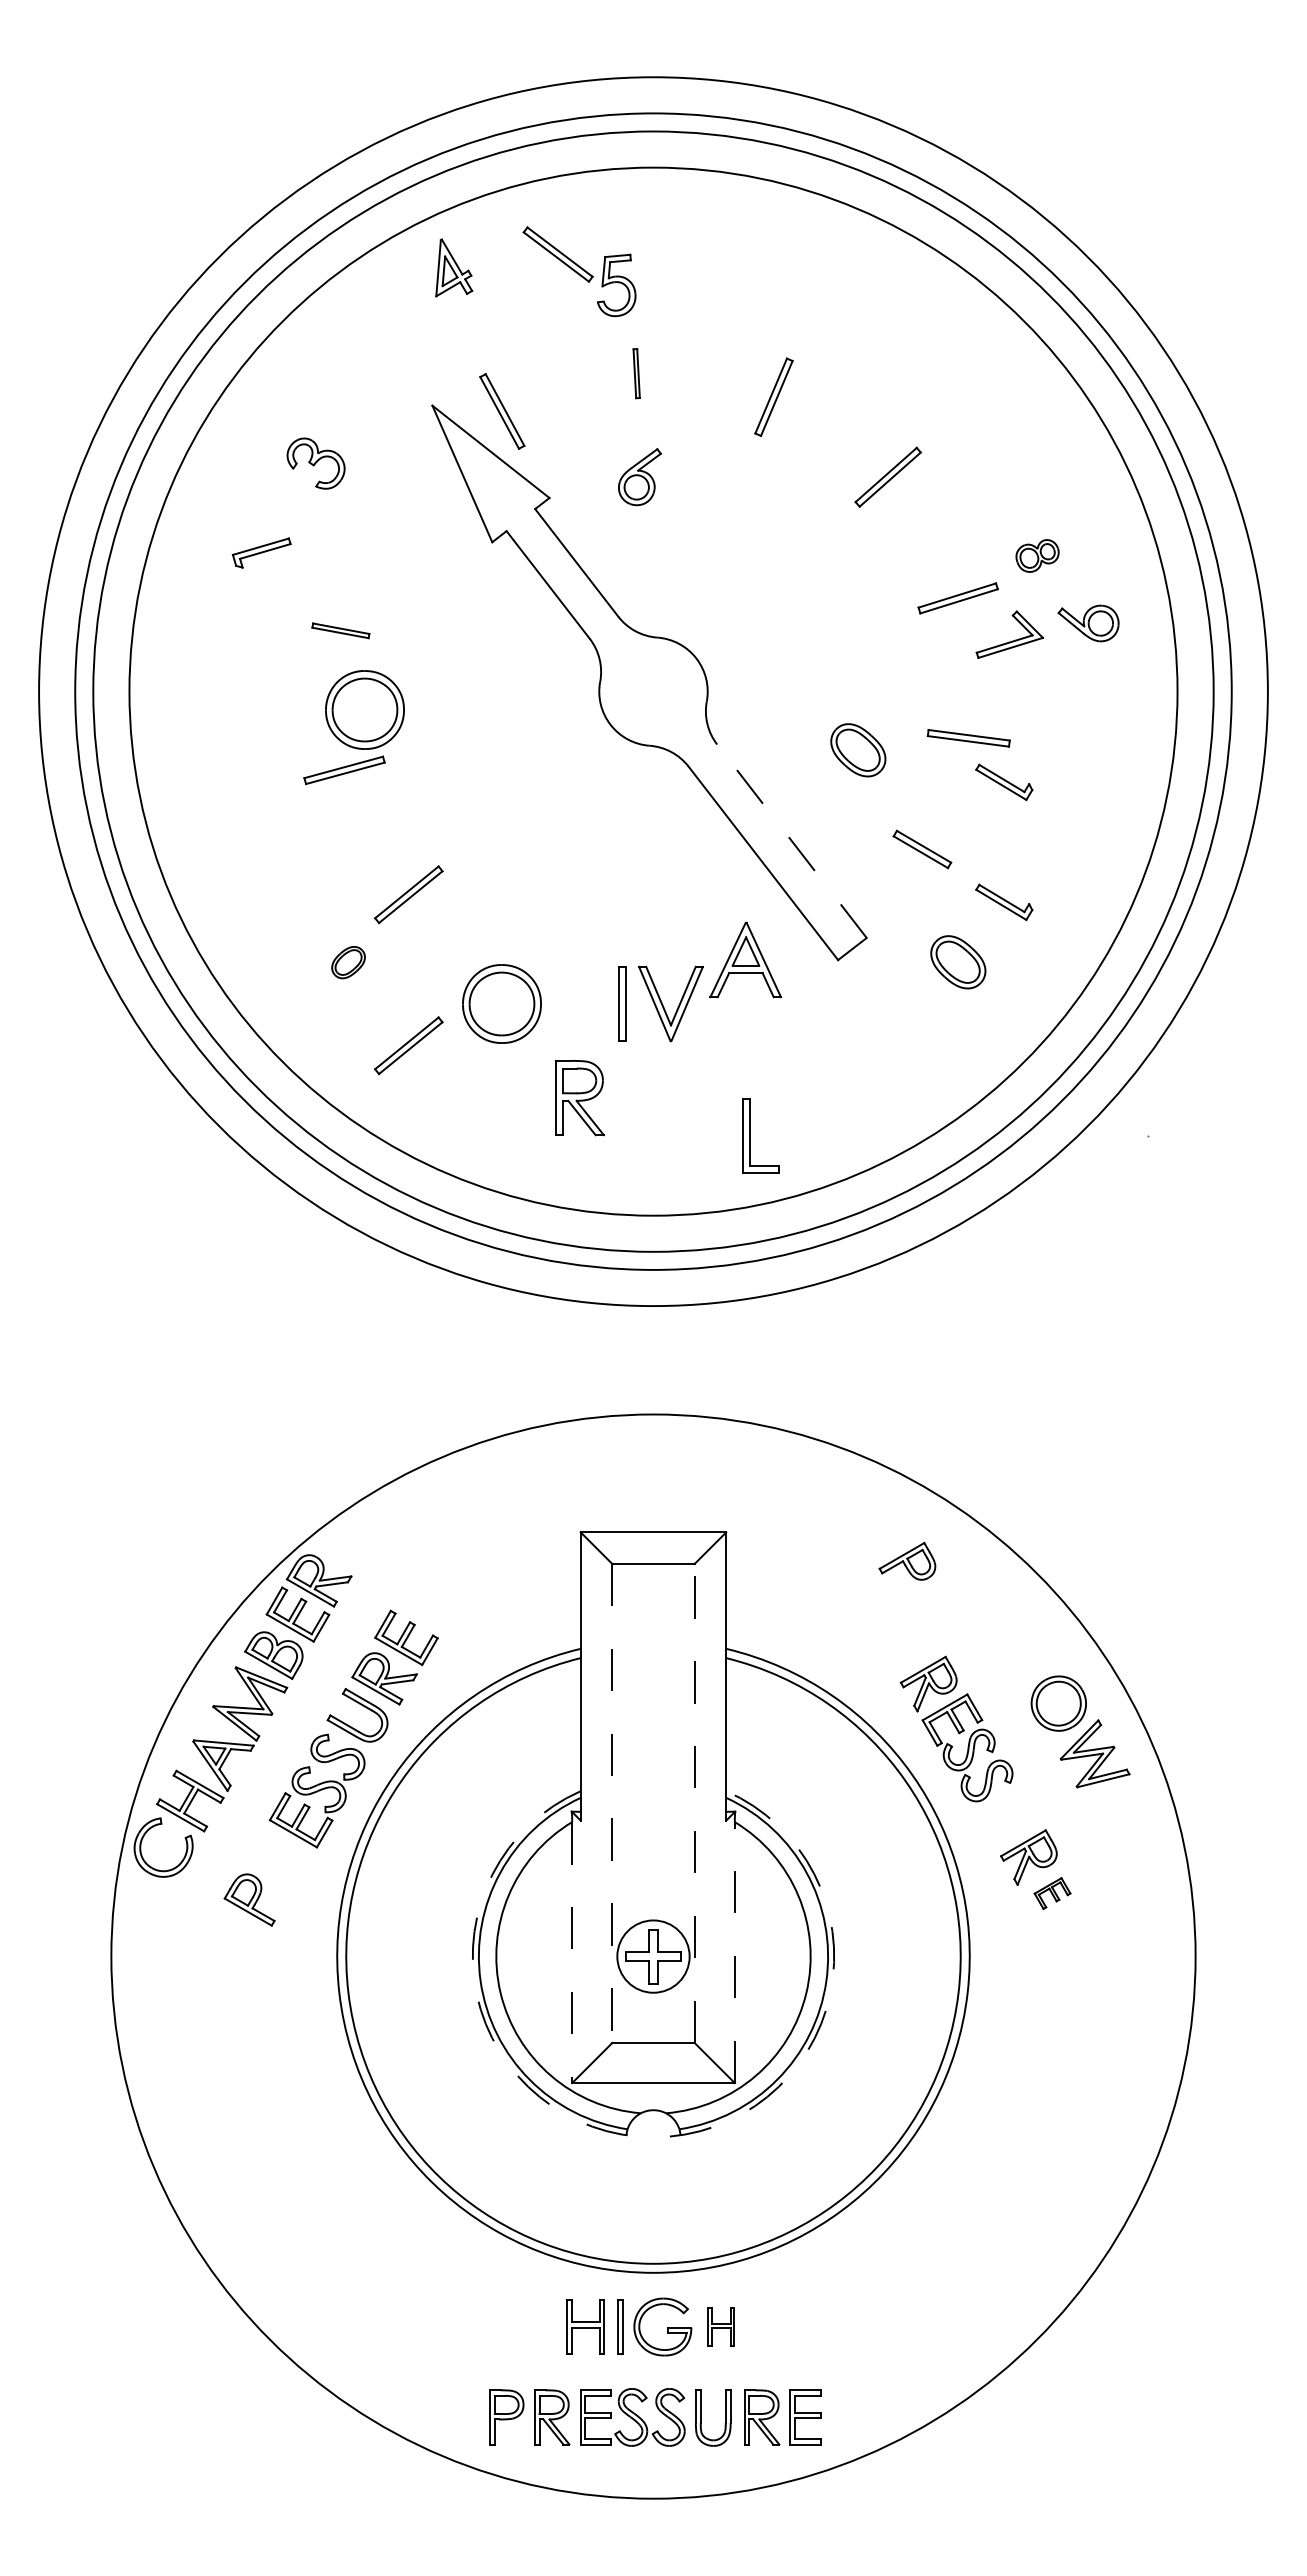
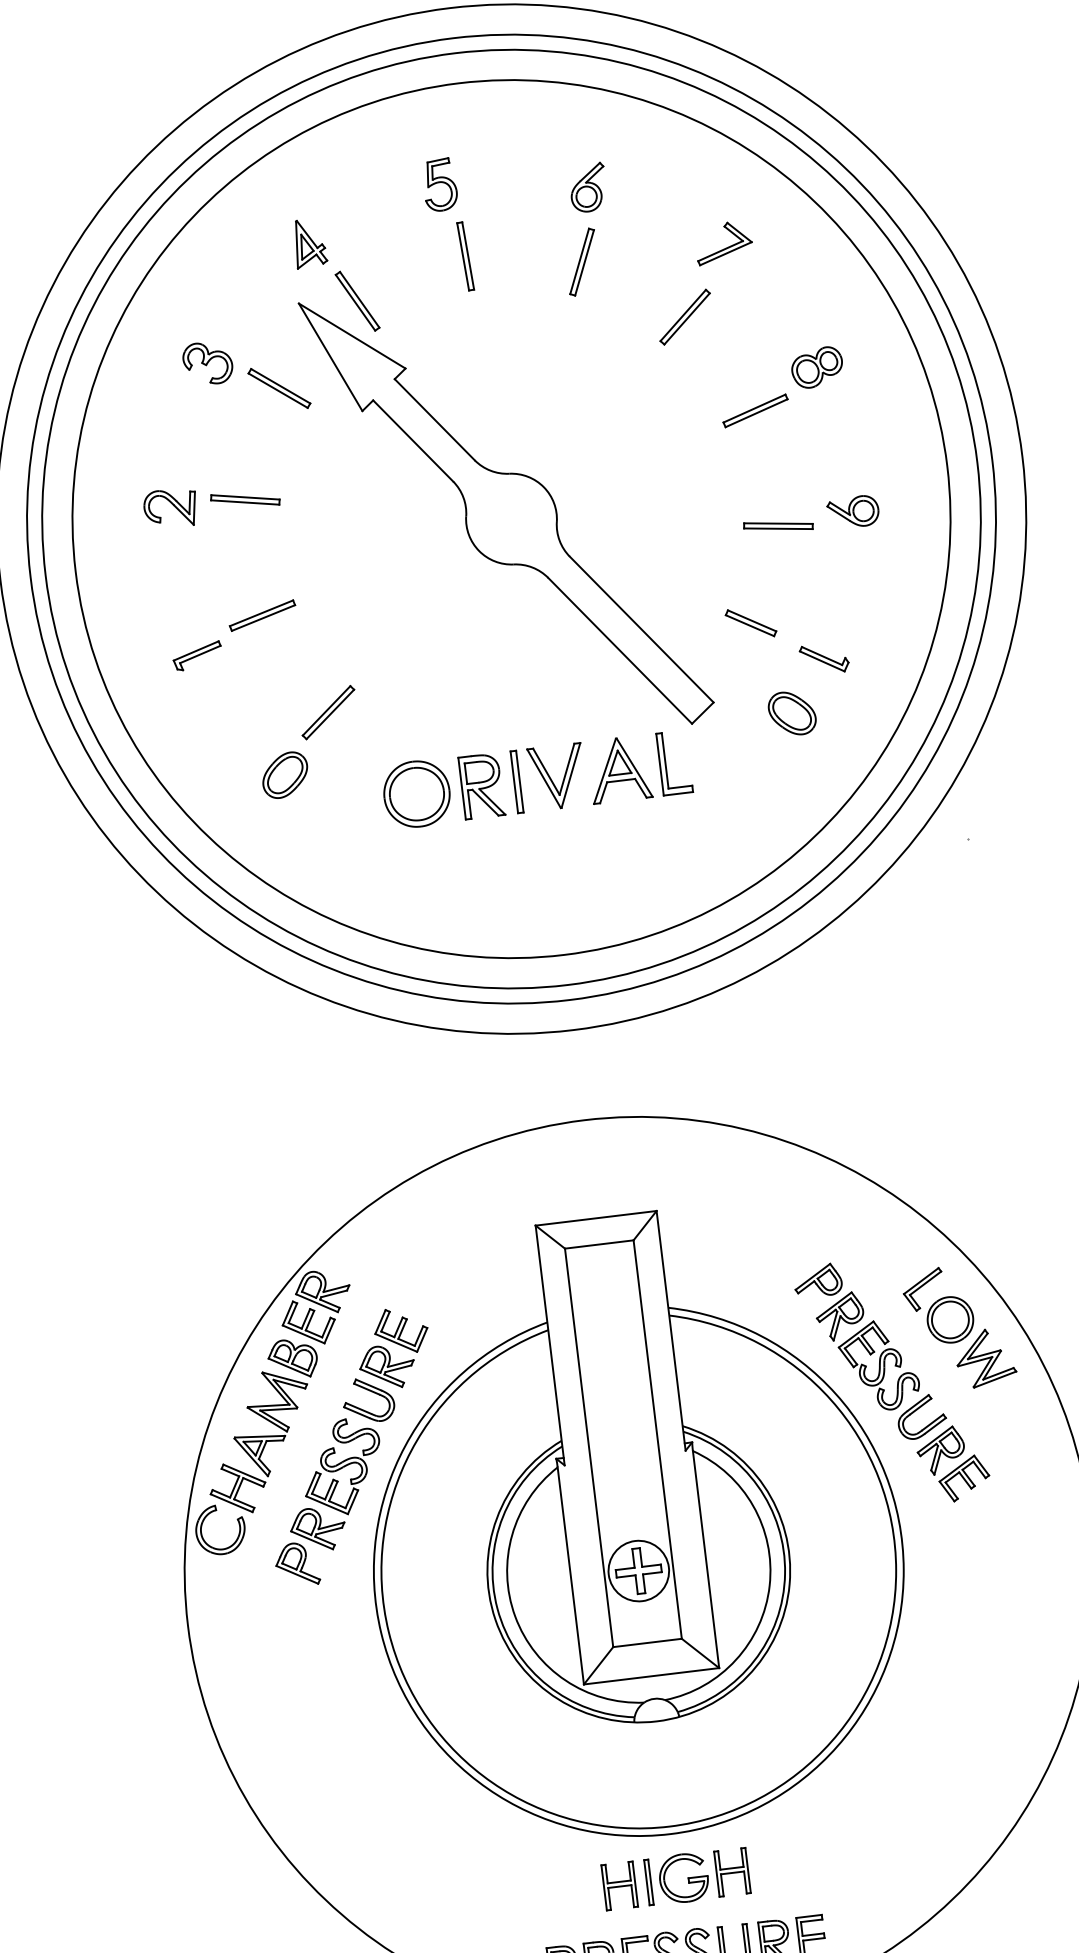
part: (557, 254) -> (278, 388), moved
part: (454, 267) -> (310, 242), moved
part: (636, 373) -> (465, 256), size x1.67
part: (639, 477) -> (587, 188), moved
part: (261, 552) -> (197, 655), moved
part: (1037, 555) -> (817, 367), size x1.43
part: (1088, 623) -> (853, 512), moved
part: (251, 629) -> (170, 507), added
part: (340, 630) -> (245, 499), size x1.43
part: (1012, 640) -> (726, 247), moved
part: (364, 709) -> (272, 563), removed
part: (858, 750) -> (687, 547), removed
part: (1004, 782) -> (812, 559), removed
line: (791, 840) -> (641, 629), dashed -> solid
part: (745, 959) -> (619, 769), moved
part: (348, 962) -> (285, 775), size x1.67
part: (408, 1045) -> (343, 838), removed
part: (579, 1098) -> (481, 786), moved
part: (750, 1135) -> (665, 763), moved
part: (907, 1560) -> (817, 1280), moved
part: (1030, 1664) -> (922, 1290), added
line: (612, 1803) -> (589, 1447), dashed -> solid
line: (694, 1803) -> (657, 1439), dashed -> solid
part: (1005, 1806) -> (916, 1410), added
part: (279, 1860) -> (318, 1528), added
part: (1052, 1893) -> (964, 1478), size x1.67
line: (734, 1952) -> (705, 1559), dashed -> solid
line: (572, 1953) -> (571, 1576), dashed -> solid
arc: (653, 2137) -> (657, 1721), dashed -> solid
part: (721, 2326) -> (732, 1871), size x1.43

